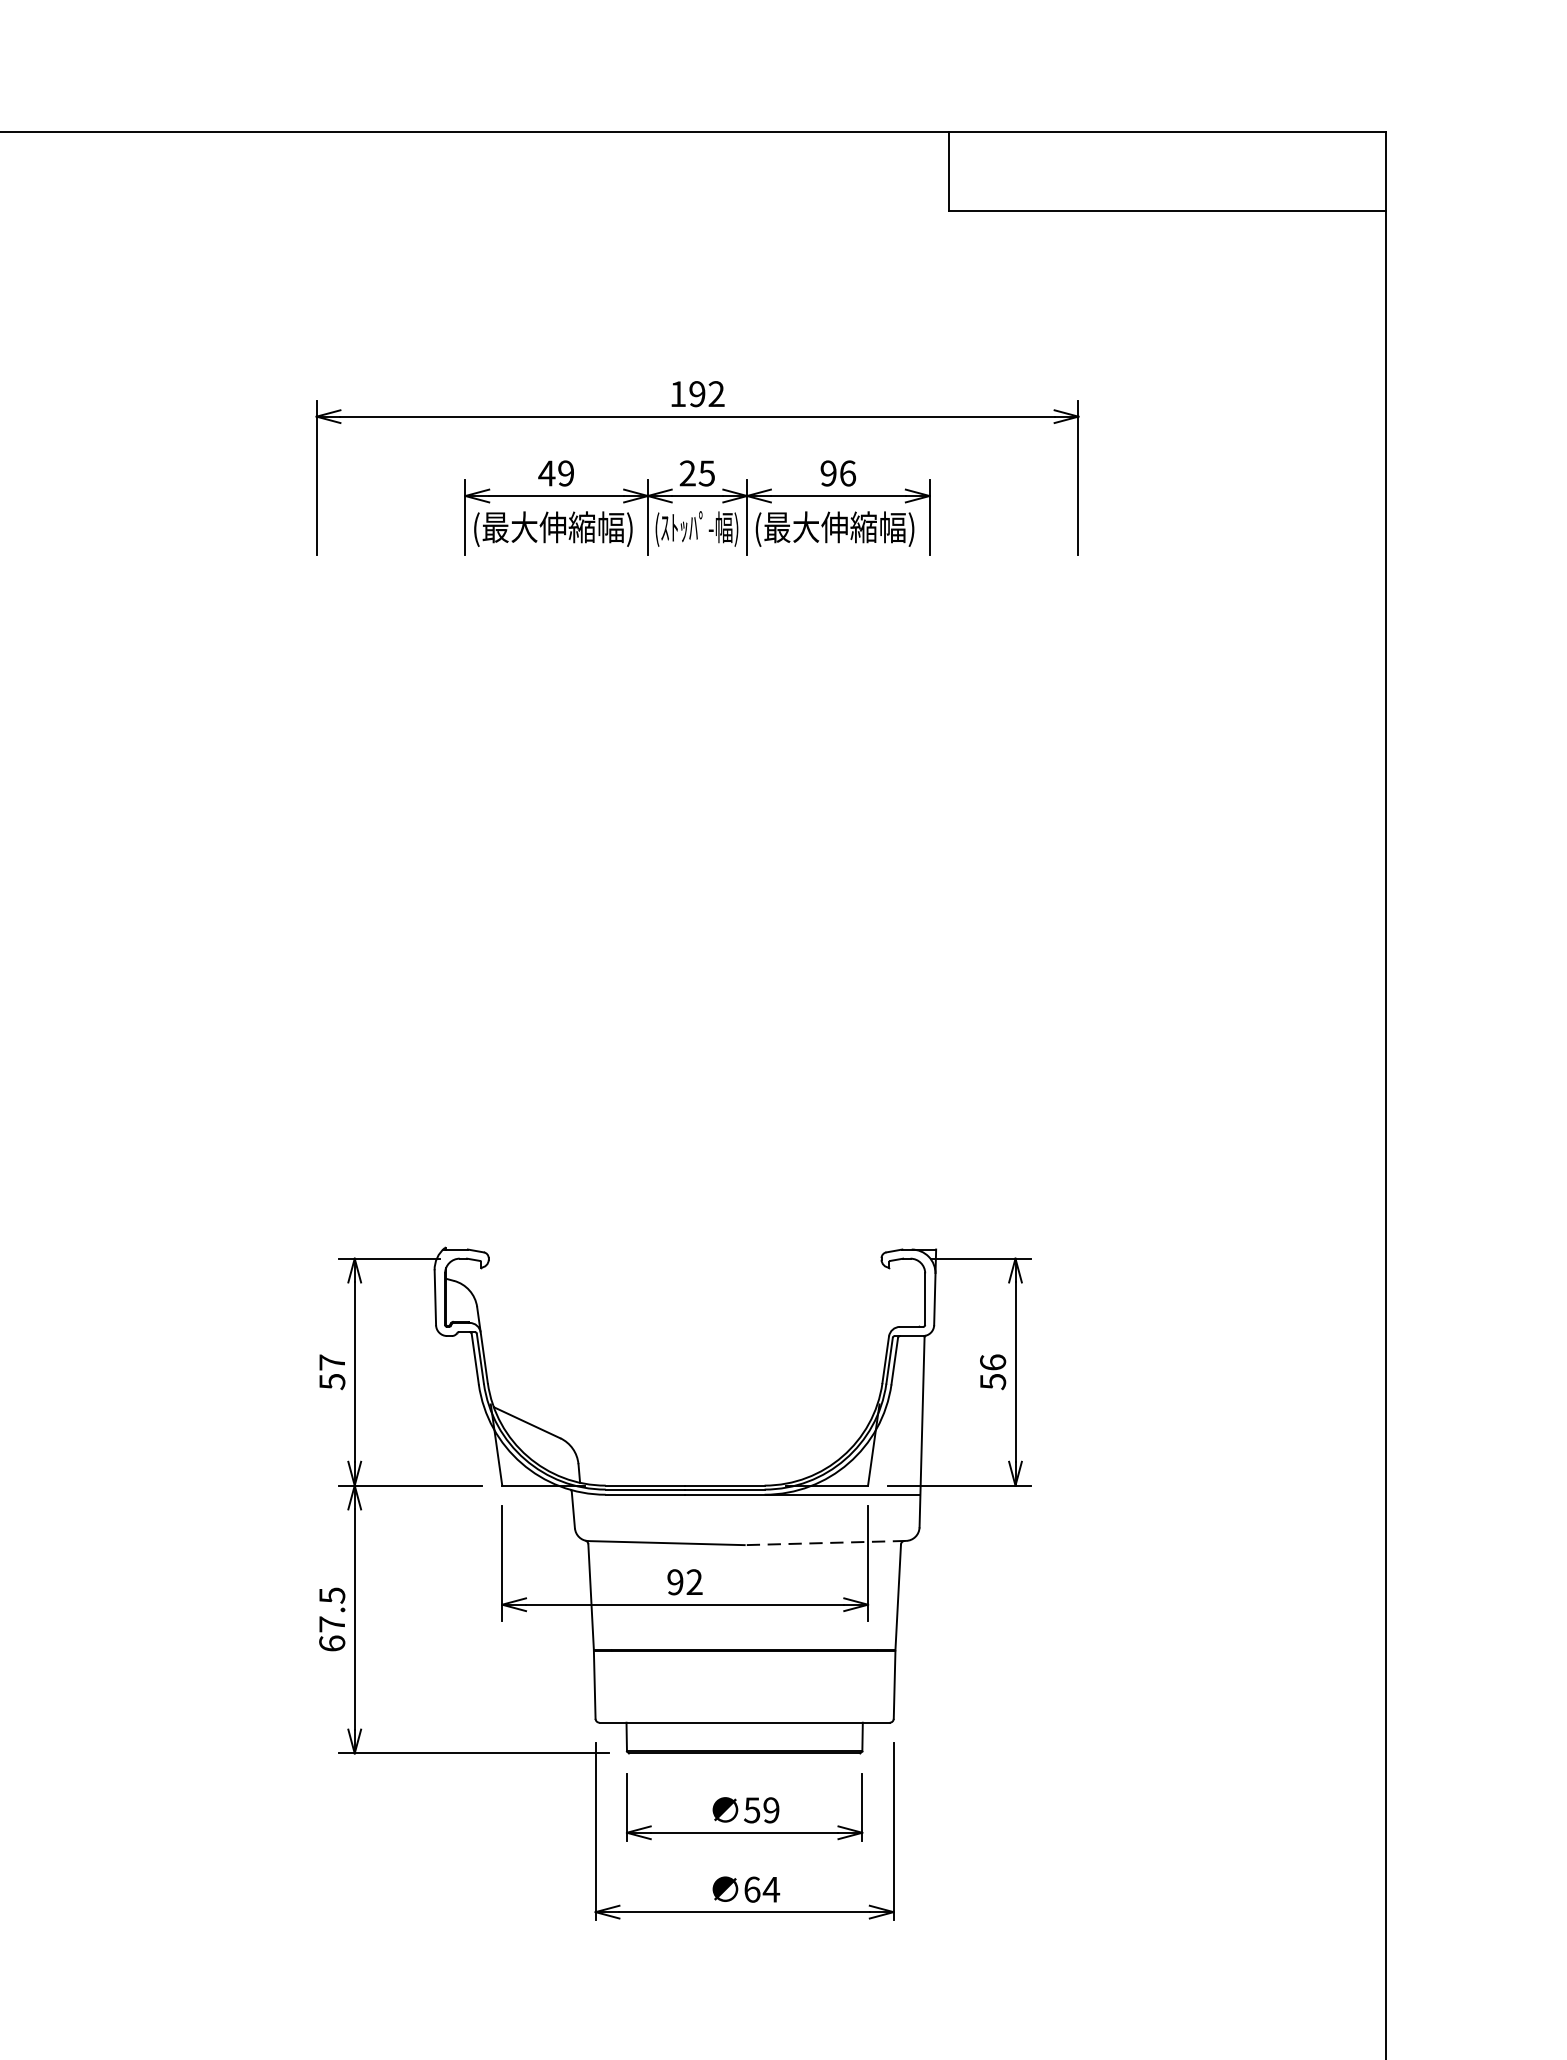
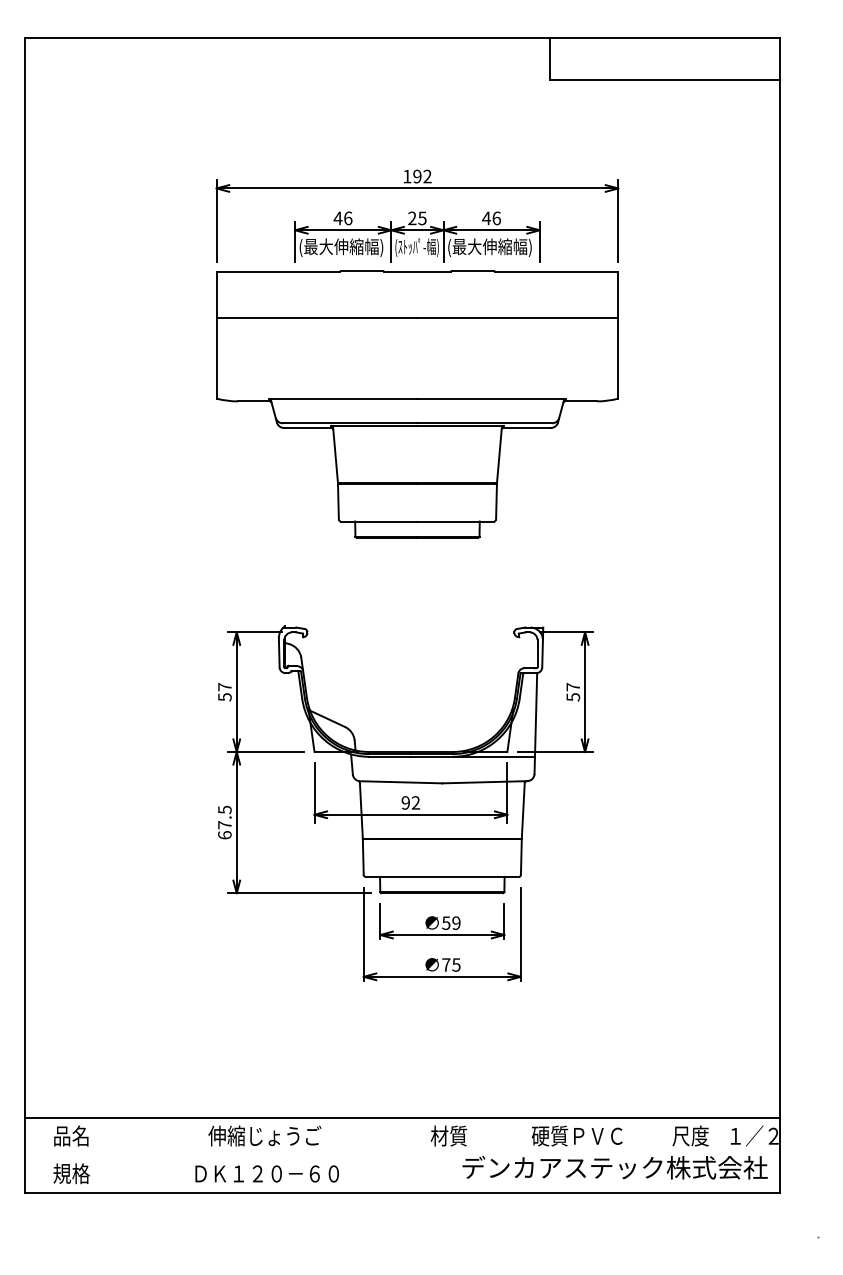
text: (566, 473) -> (348, 218), 49 -> 46
text: (828, 473) -> (486, 218), 96 -> 46
part: (697, 826) -> (417, 404), added
text: (993, 1361) -> (573, 686), 56 -> 57
line: (824, 1543) -> (484, 782), dashed -> solid
text: (762, 1888) -> (451, 964), 64 -> 75

